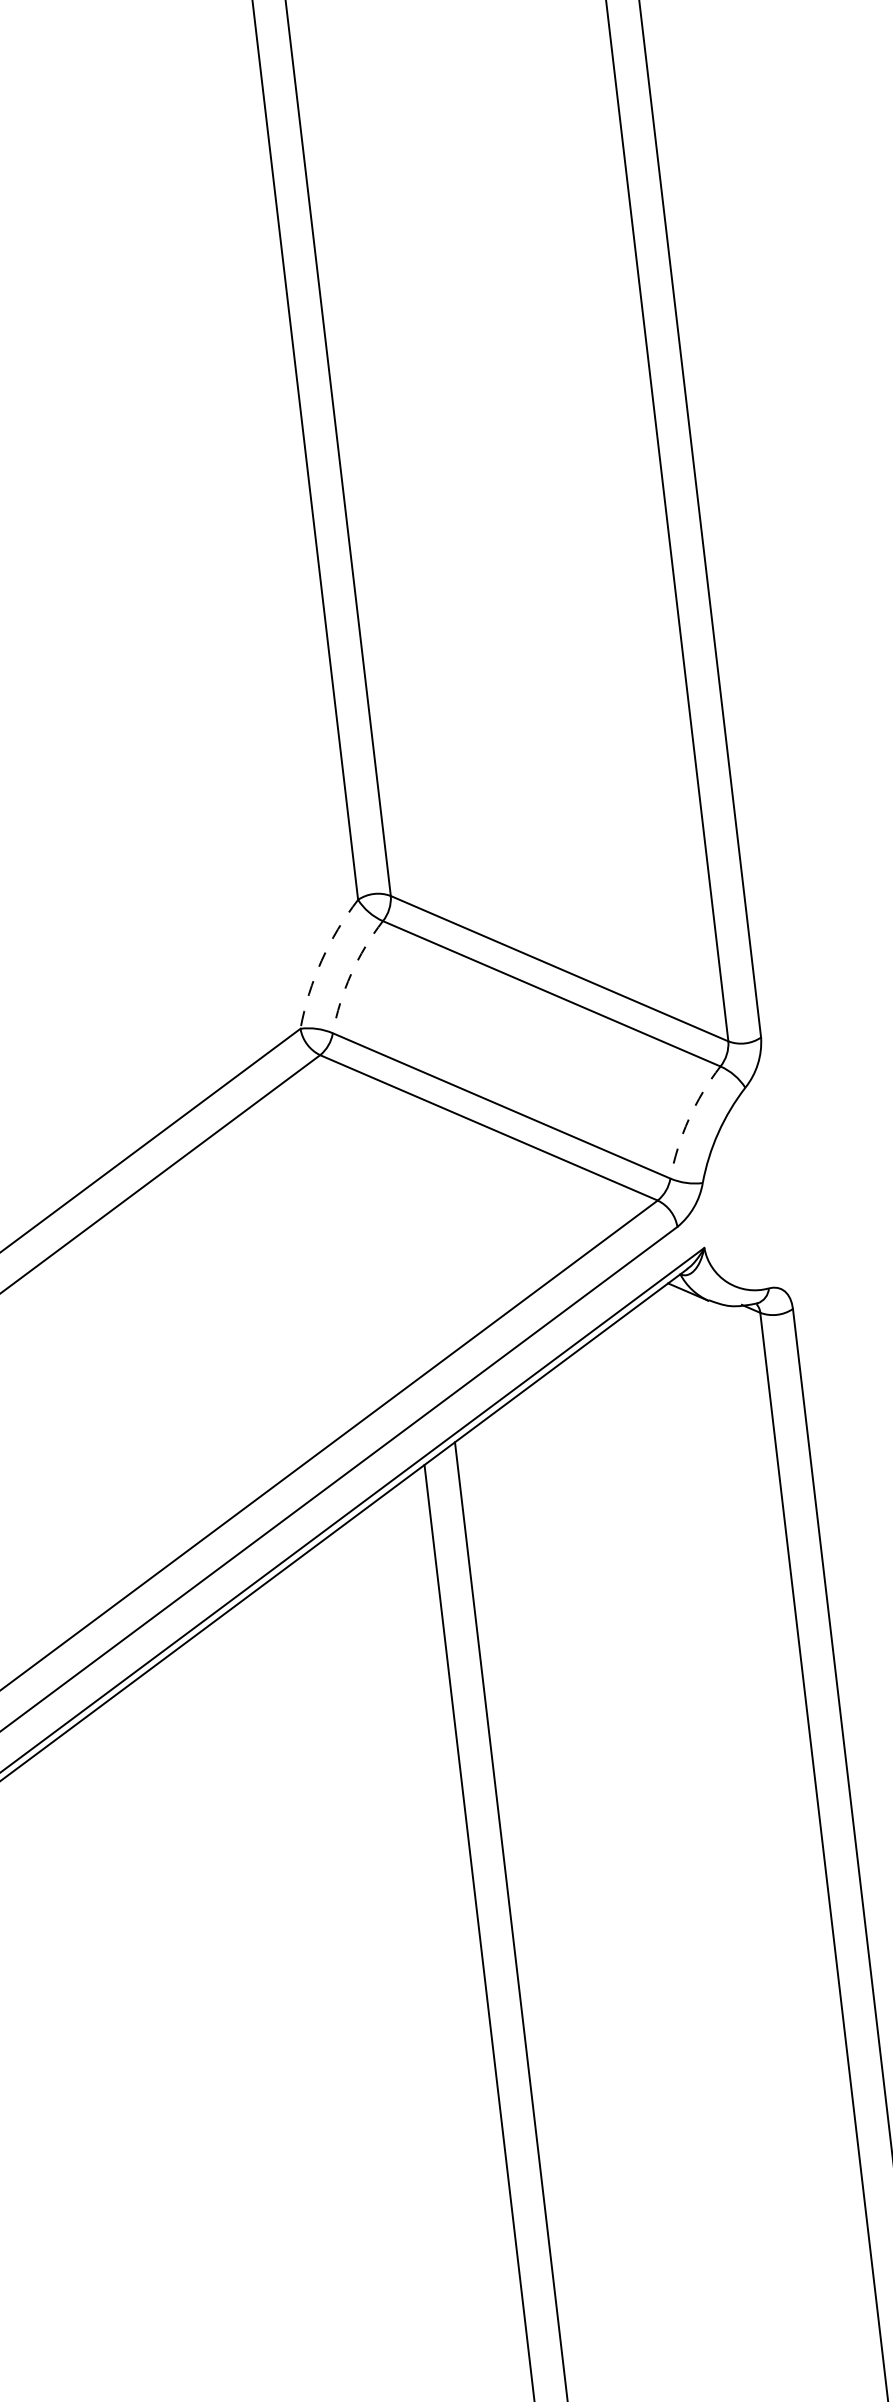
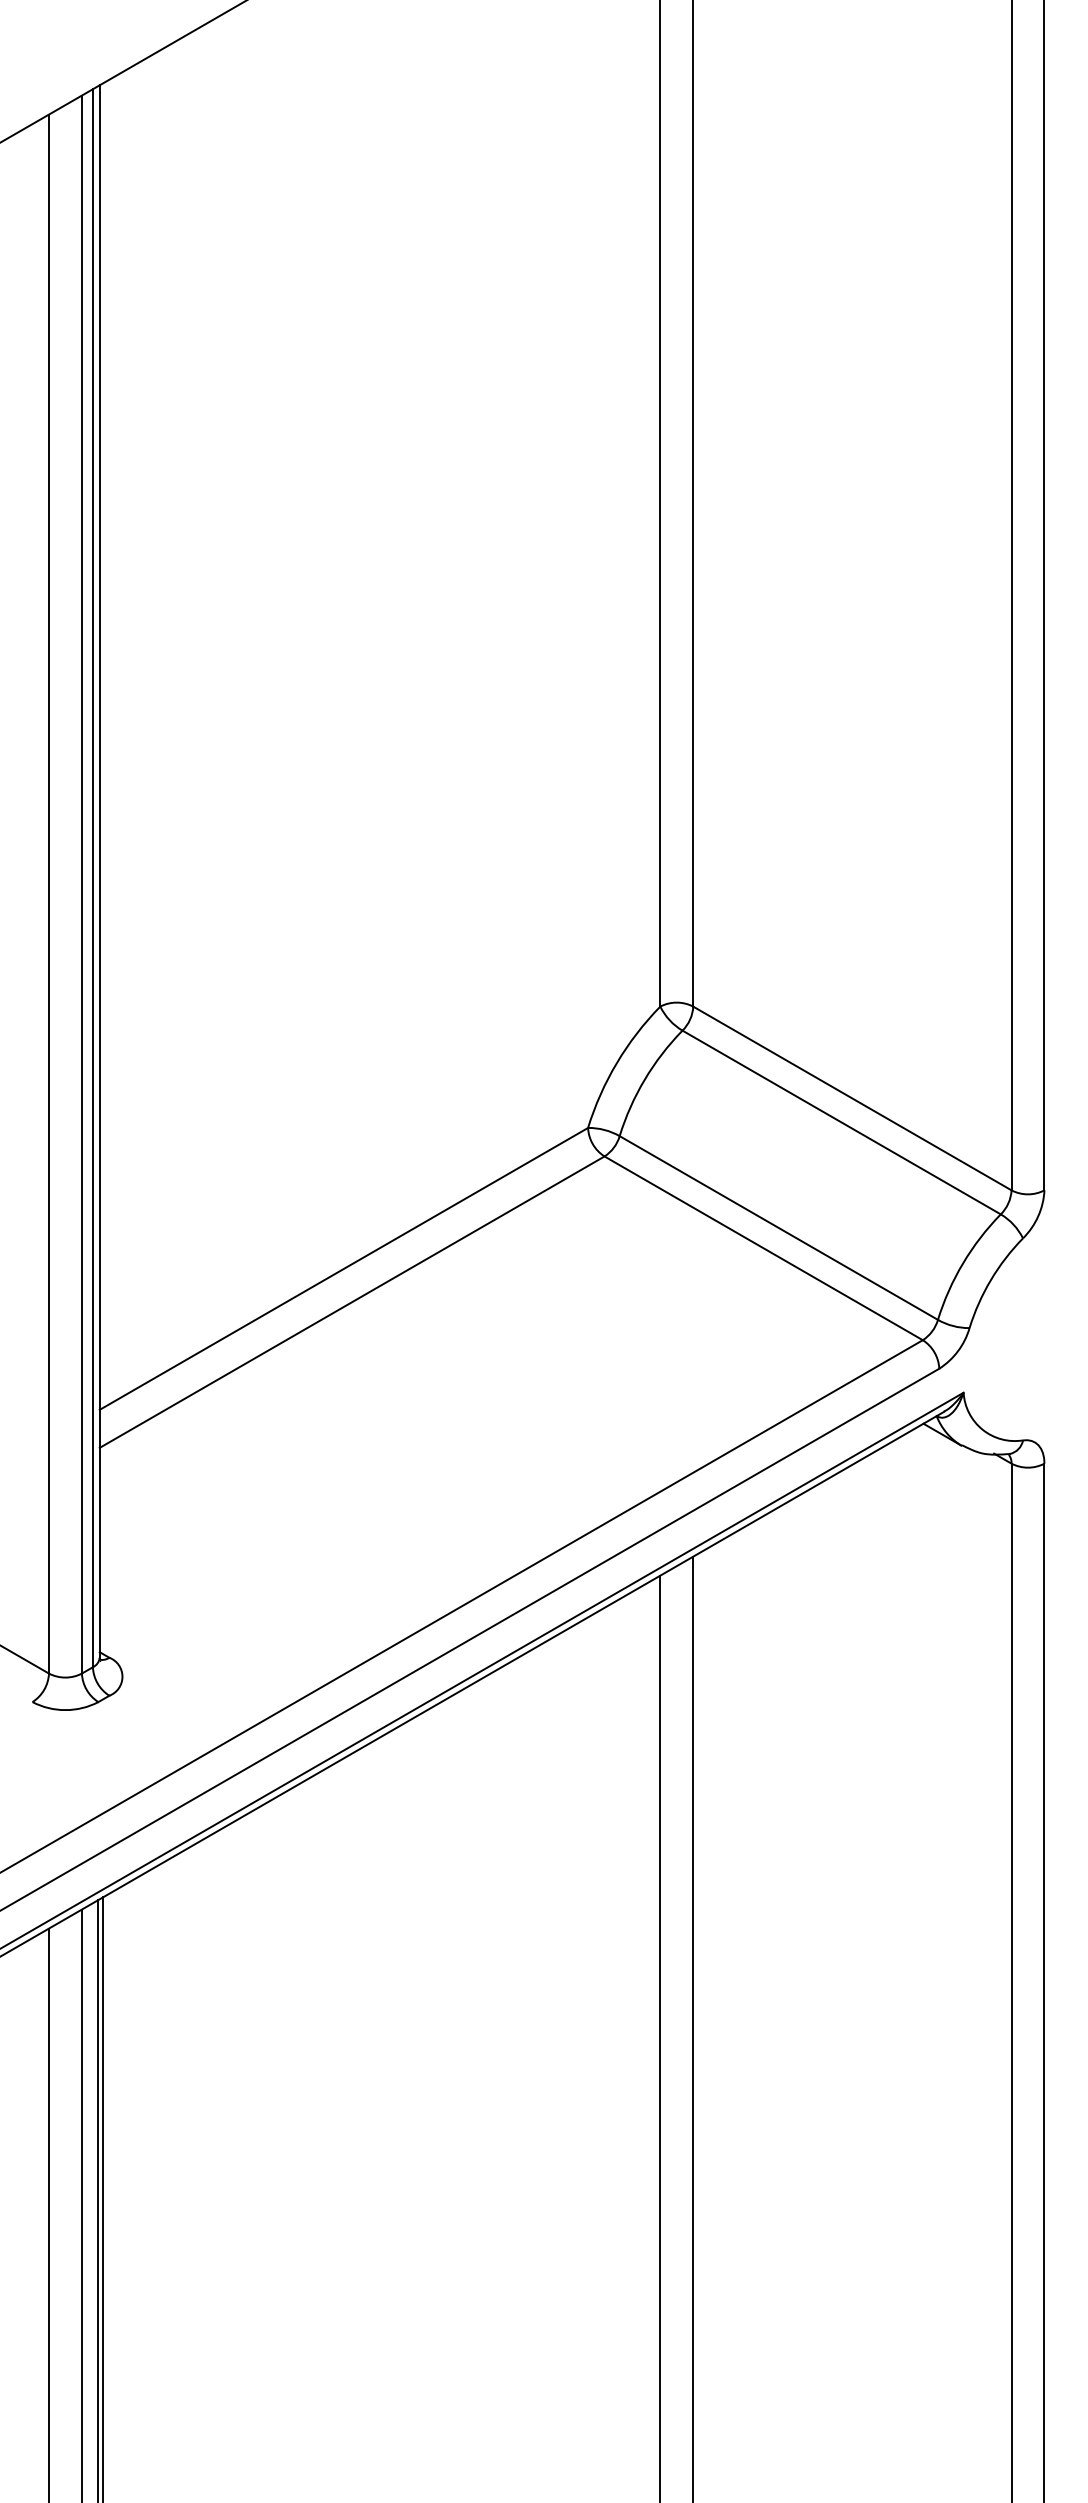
arc: (321, 960) -> (616, 1062), dashed -> solid
arc: (350, 974) -> (644, 1079), dashed -> solid
arc: (689, 1119) -> (963, 1263), dashed -> solid

